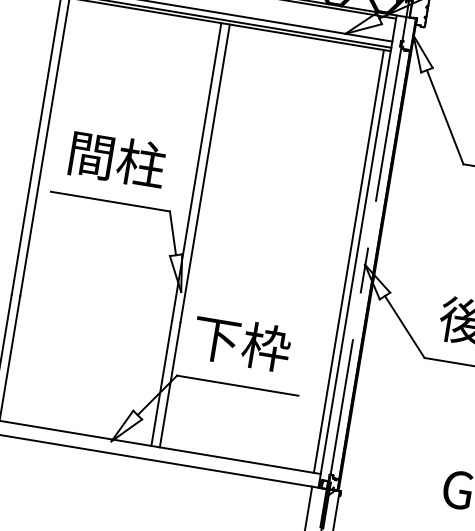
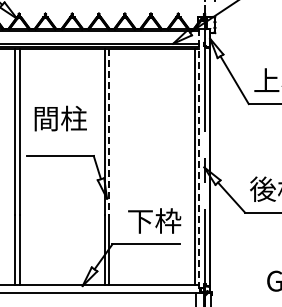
text: (117, 159) -> (60, 118), moved
line: (205, 173) -> (109, 132), solid -> dashed
line: (358, 250) -> (199, 160), solid -> dashed
text: (241, 342) -> (154, 220), moved

